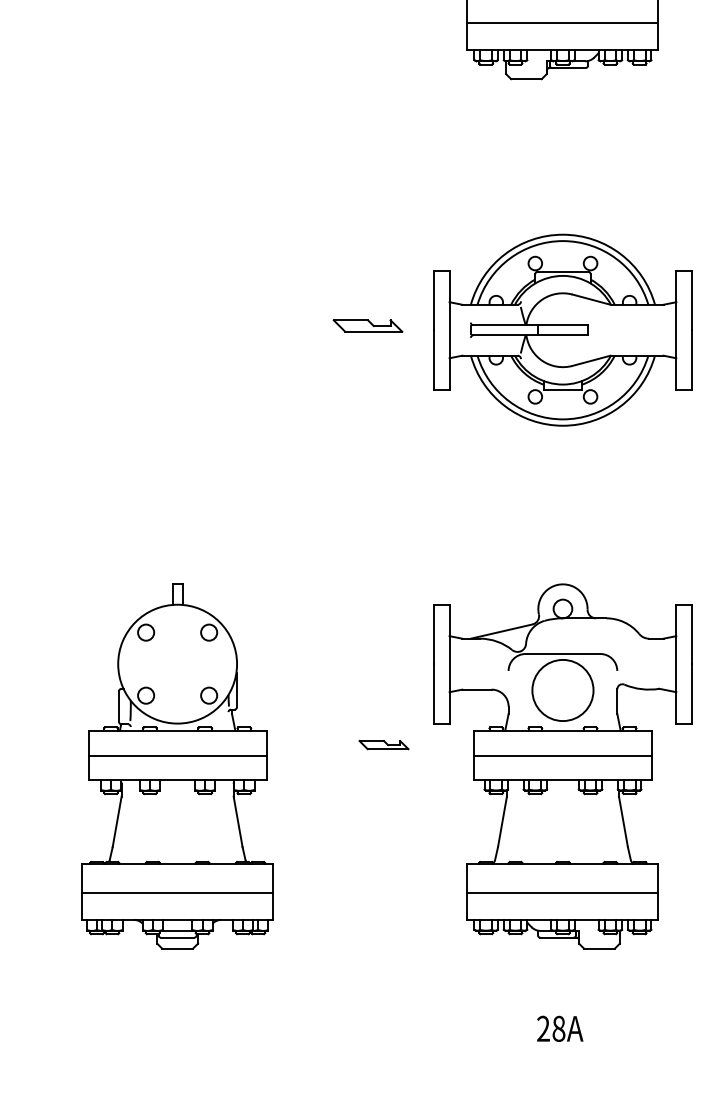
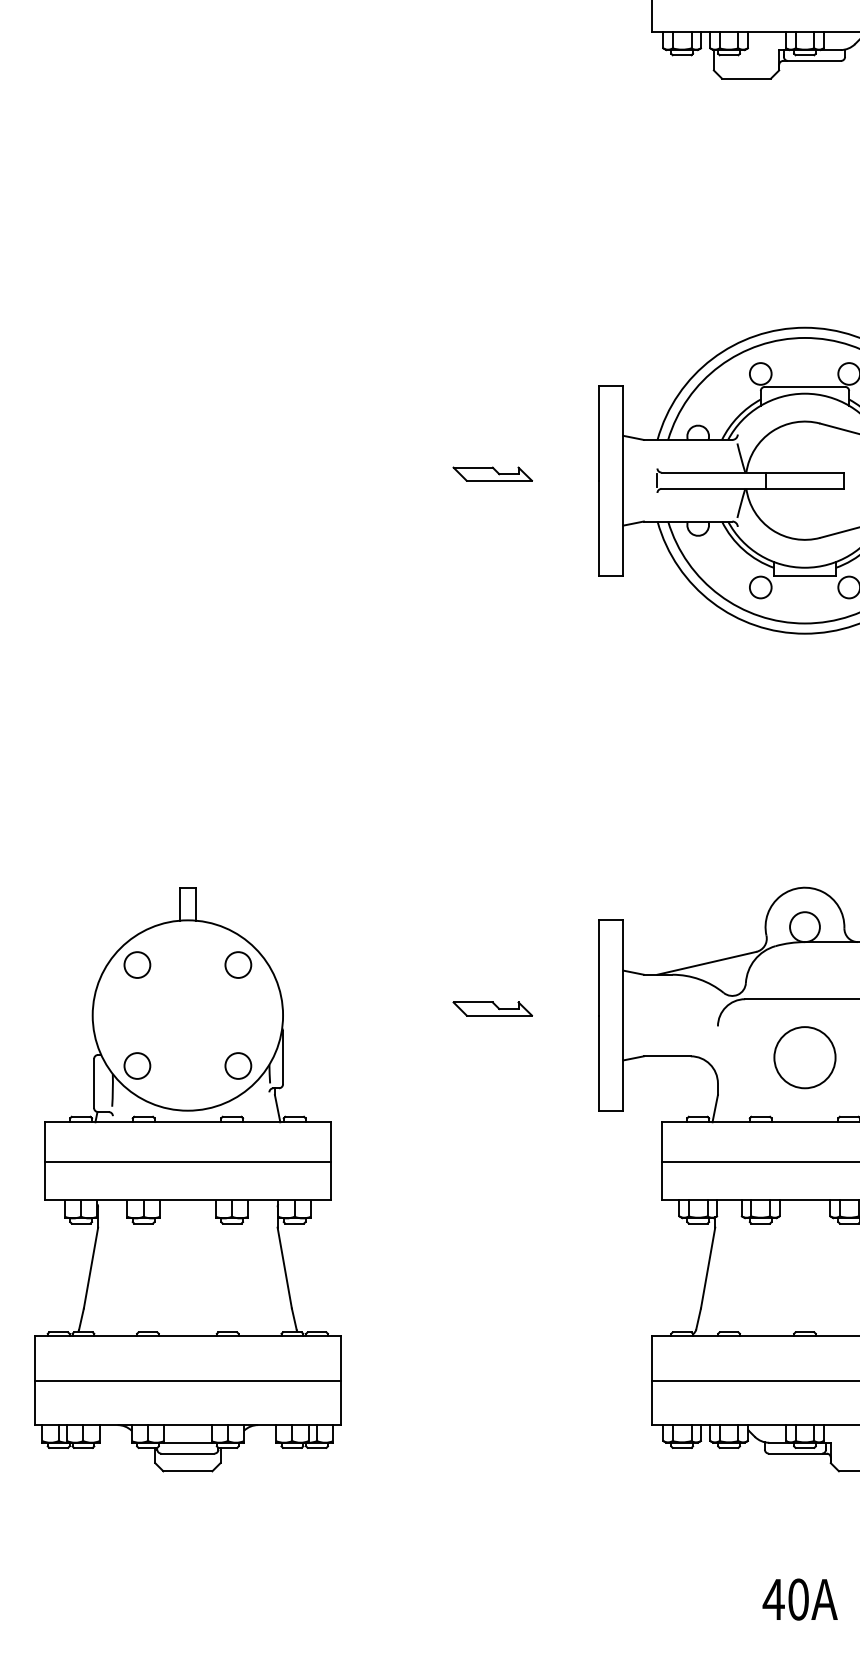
part: (367, 326) -> (491, 474), size x0.71
circle: (562, 690) -> (804, 1057), size x0.62
part: (383, 745) -> (491, 1009), moved
text: (550, 1028) -> (785, 1598), 28A -> 40A

